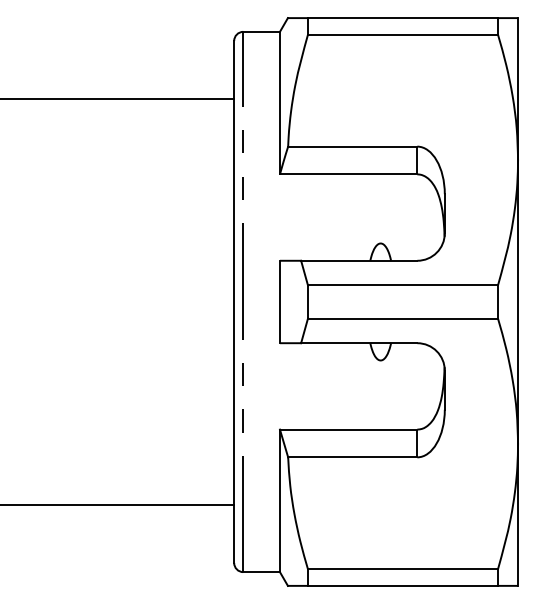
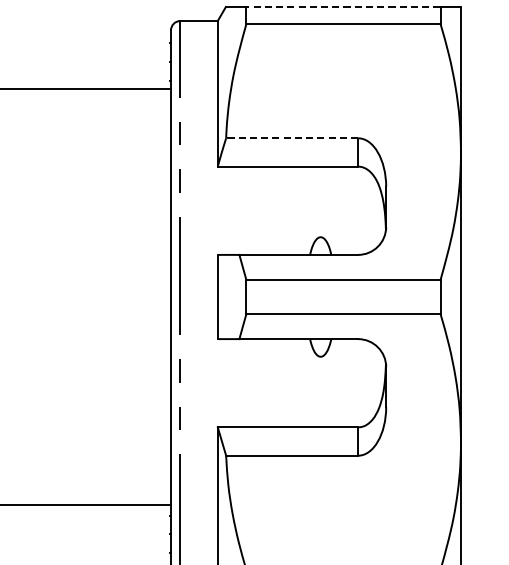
line: (402, 18) -> (342, 7), solid -> dashed
line: (352, 146) -> (291, 138), solid -> dashed

